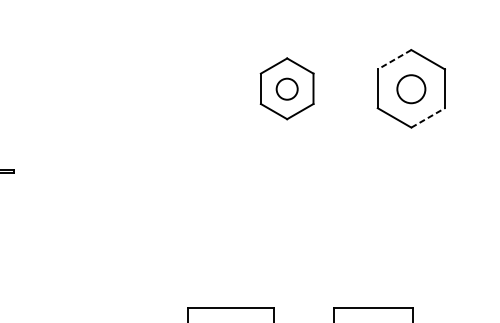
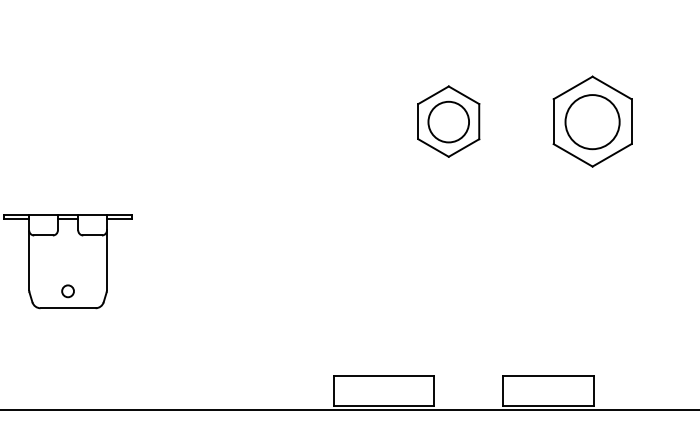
line: (394, 60) -> (572, 88), dashed -> solid
circle: (286, 88) -> (448, 121), size x1.67
circle: (411, 89) -> (592, 122), size x1.67
line: (428, 118) -> (612, 155), dashed -> solid

